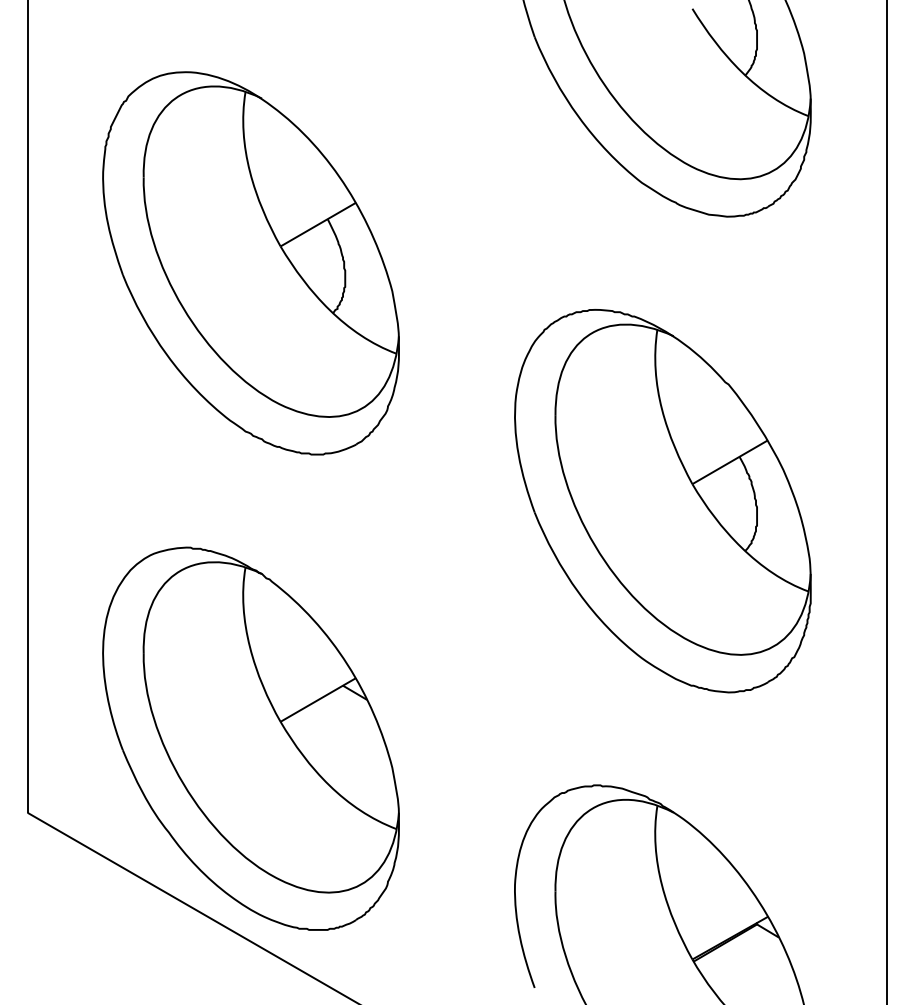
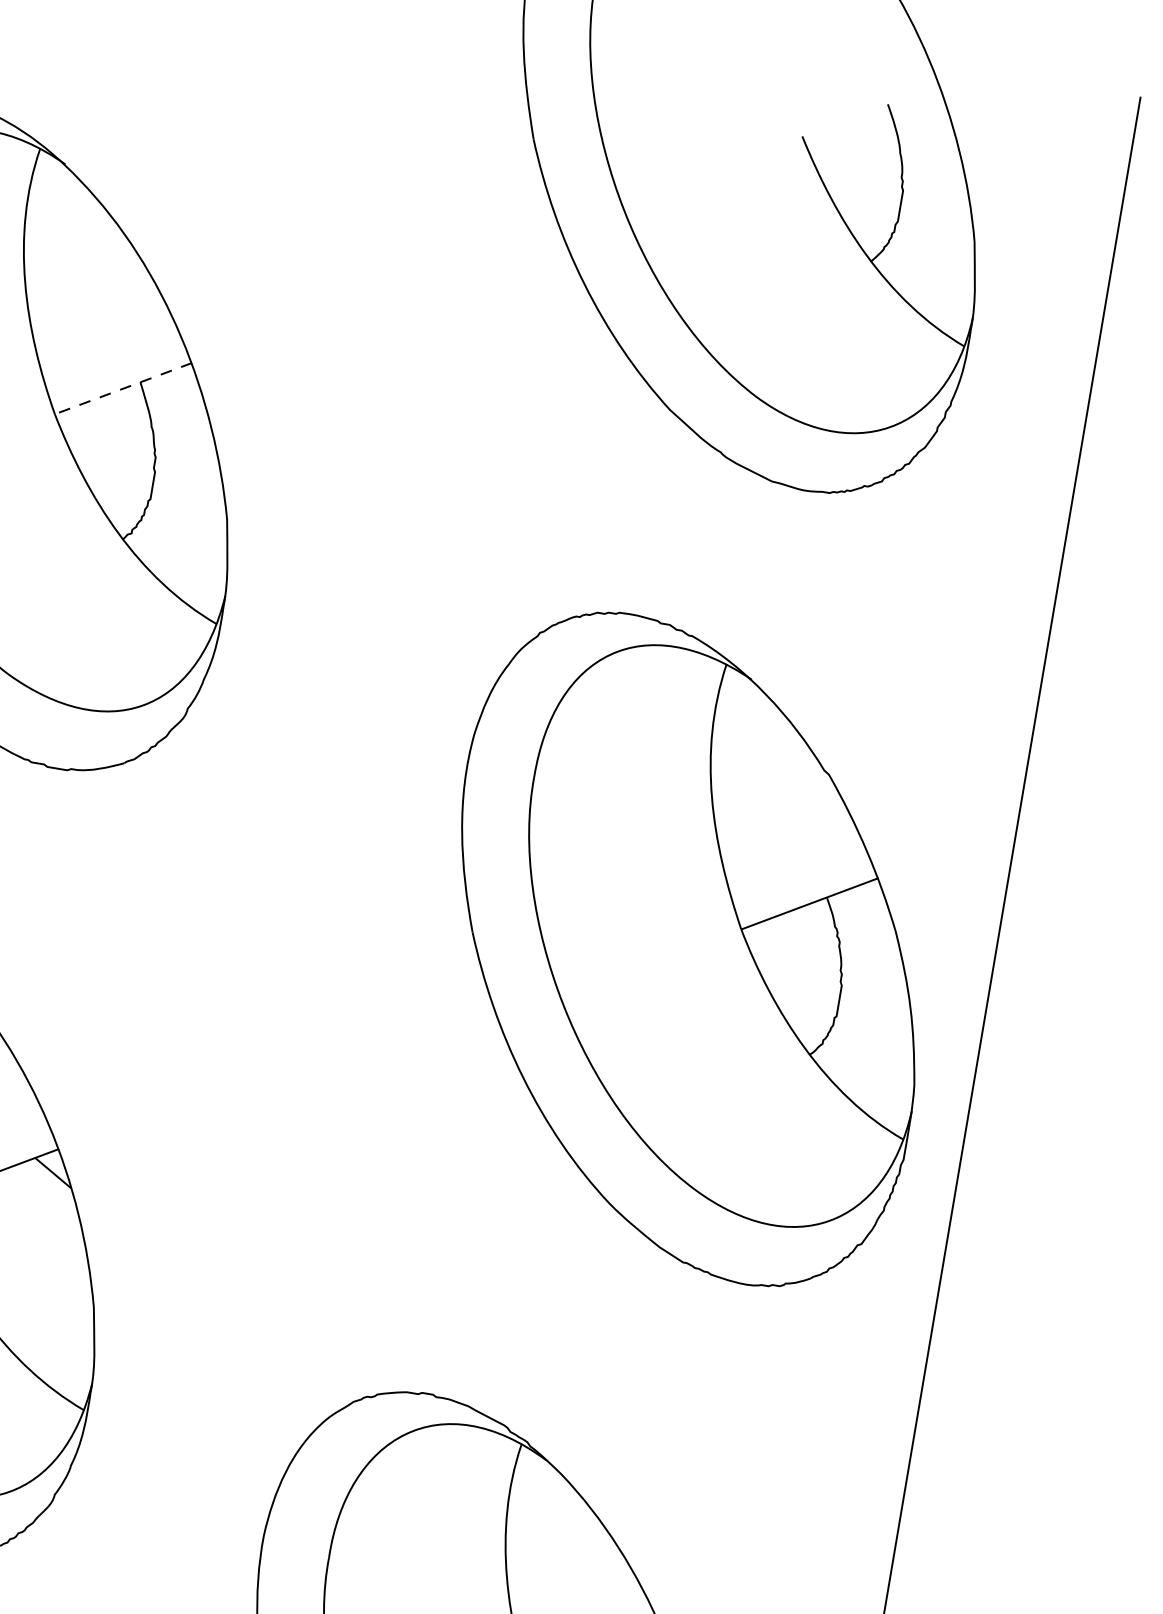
line: (318, 224) -> (123, 388), solid -> dashed
part: (662, 501) -> (686, 949), moved

